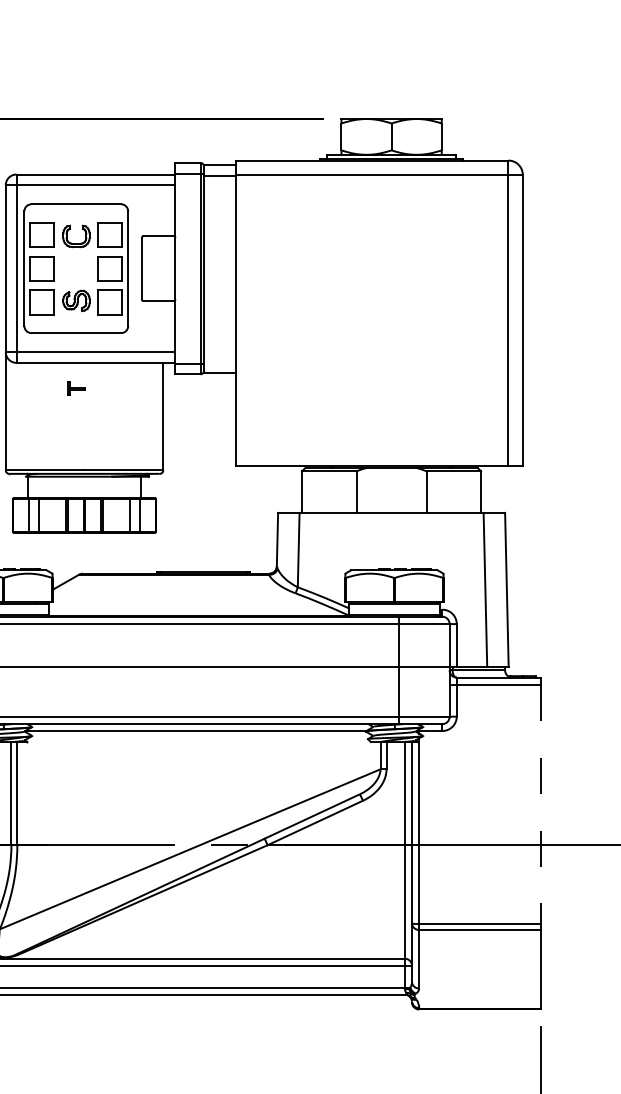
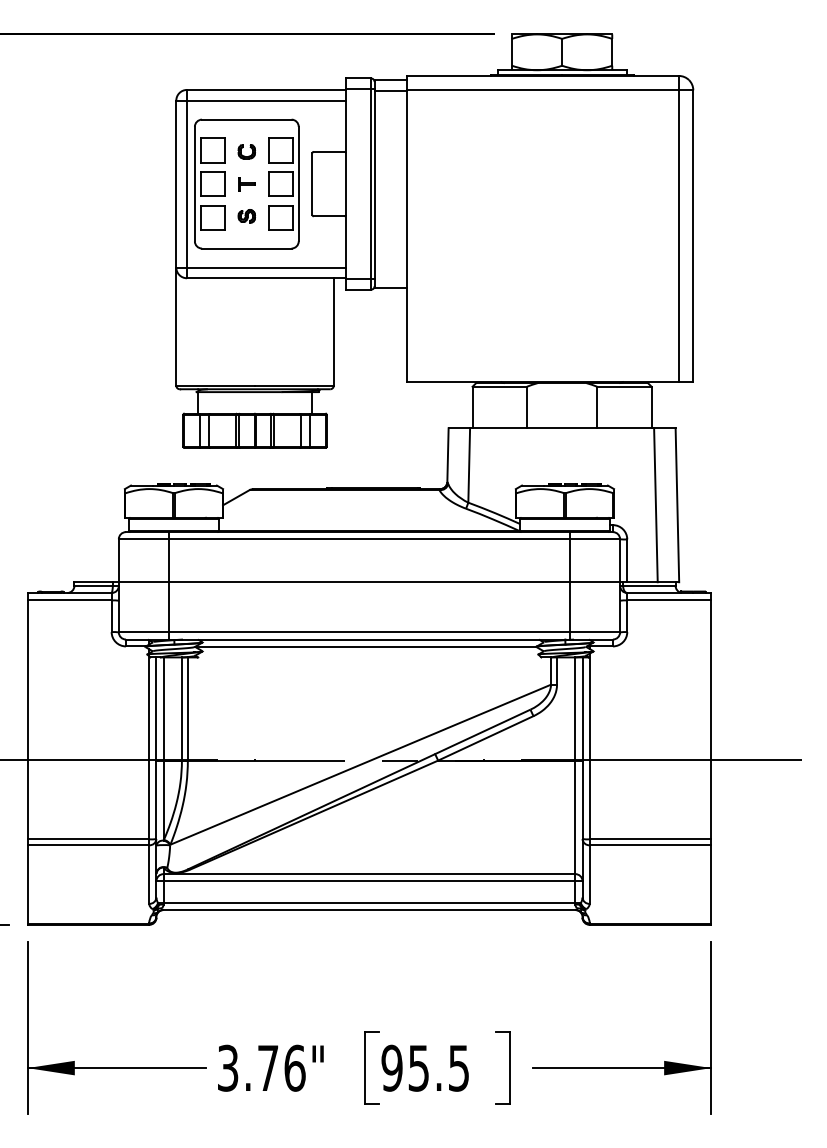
part: (75, 236) -> (246, 151), size x0.62
part: (75, 301) -> (246, 216), size x0.62
part: (75, 389) -> (246, 184), moved
line: (540, 805) -> (711, 720), dashed -> solid

